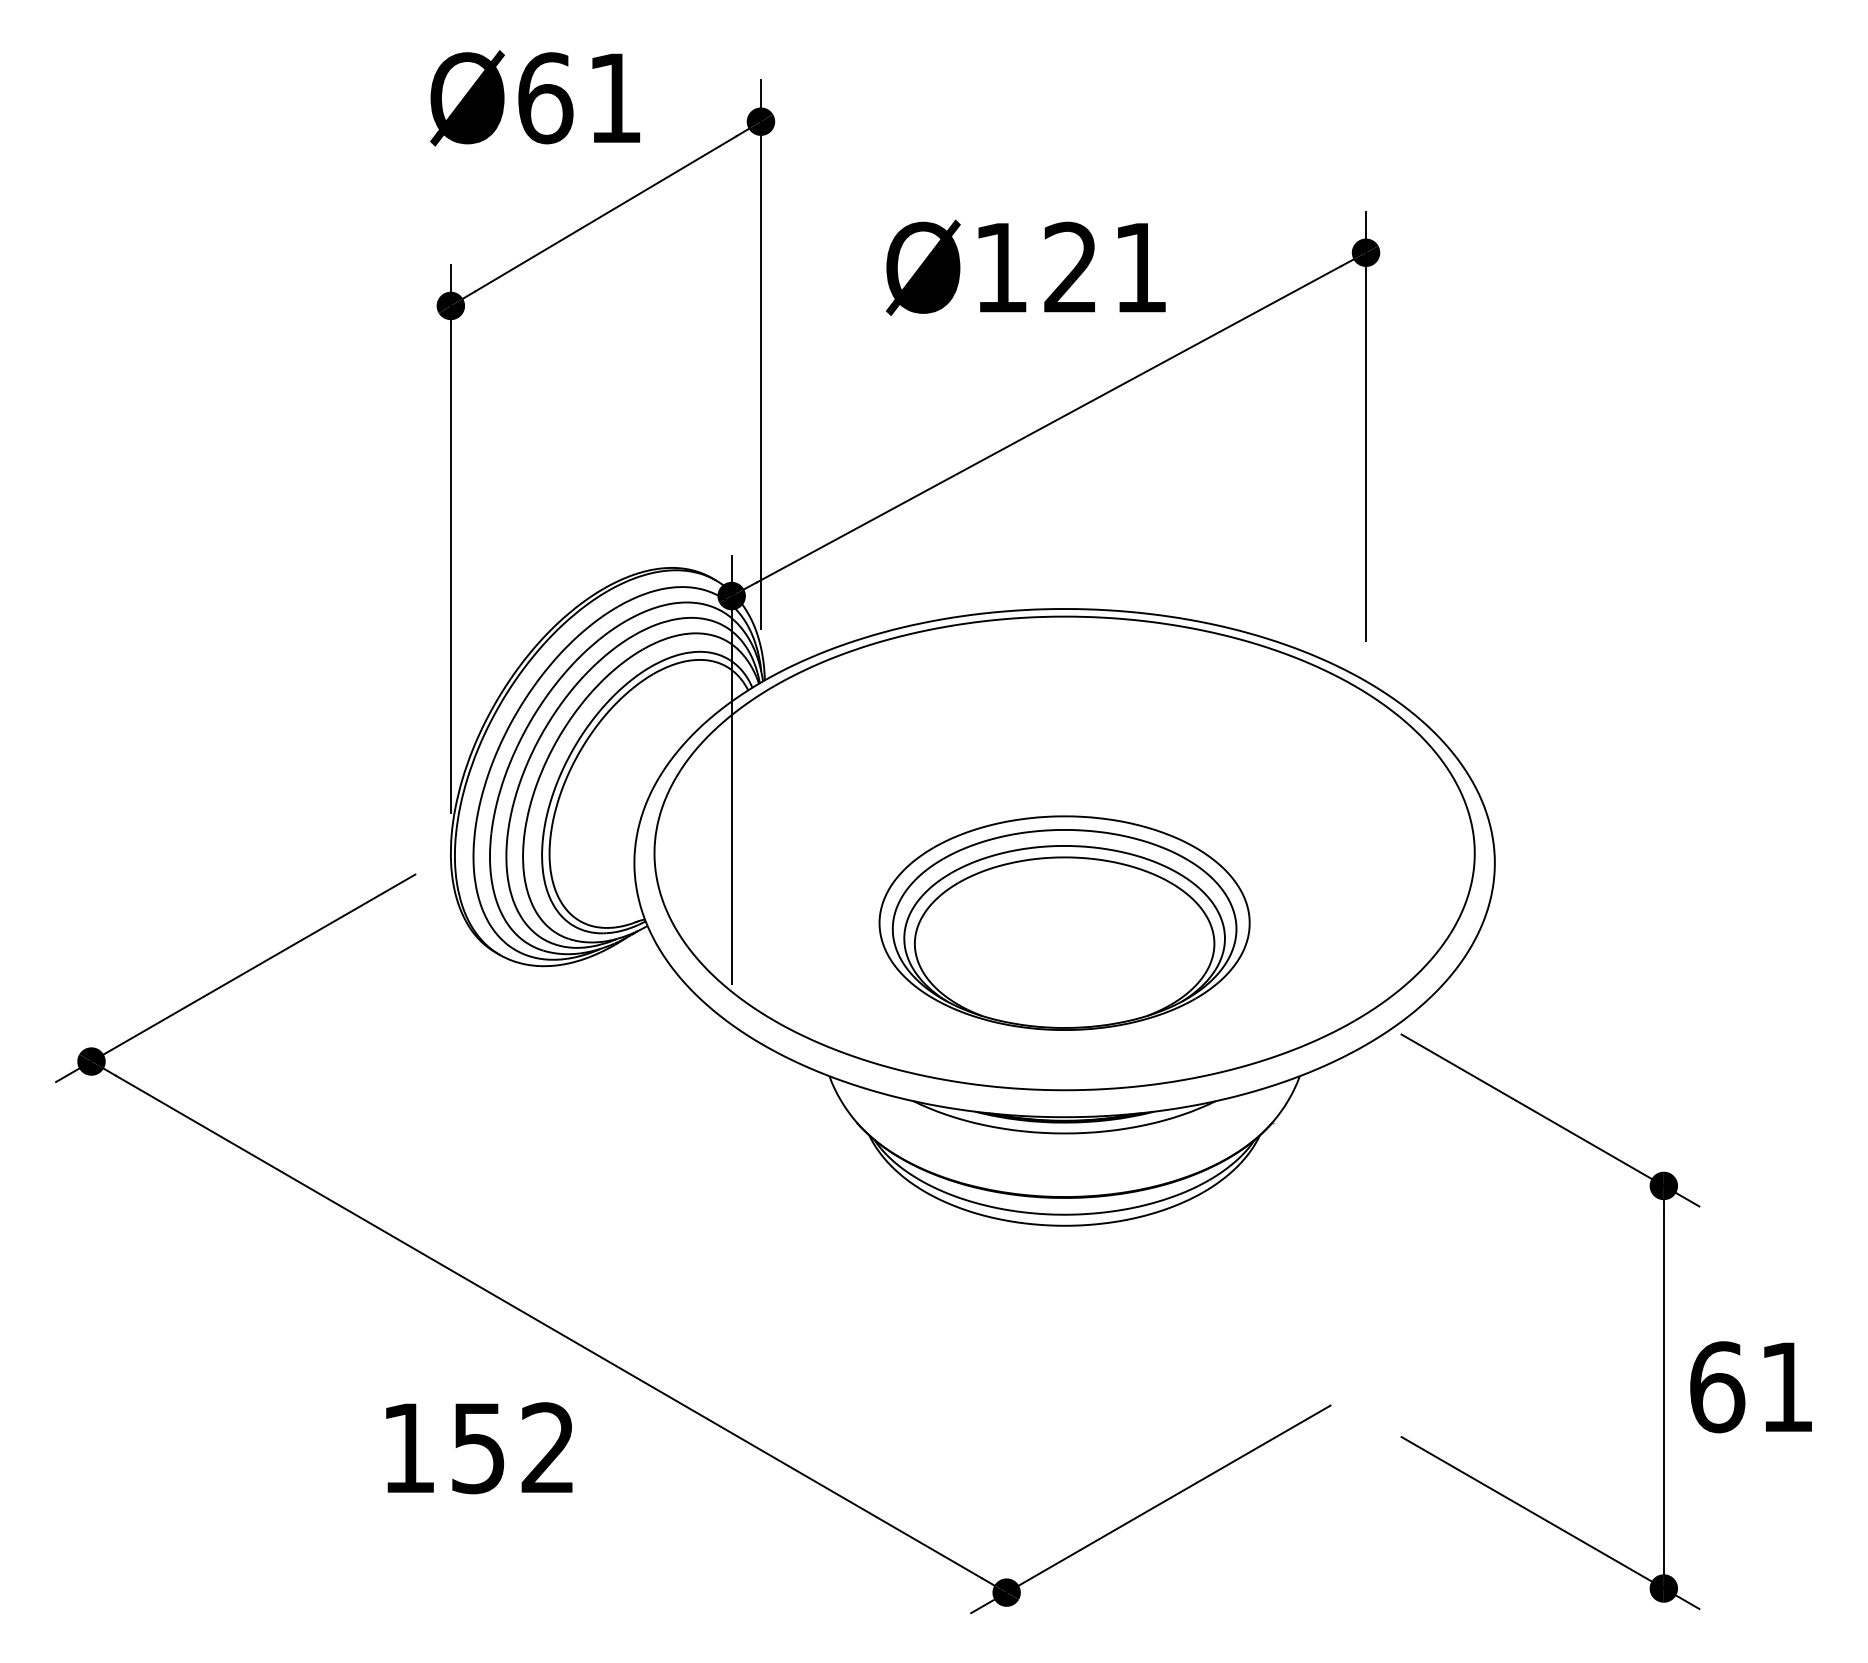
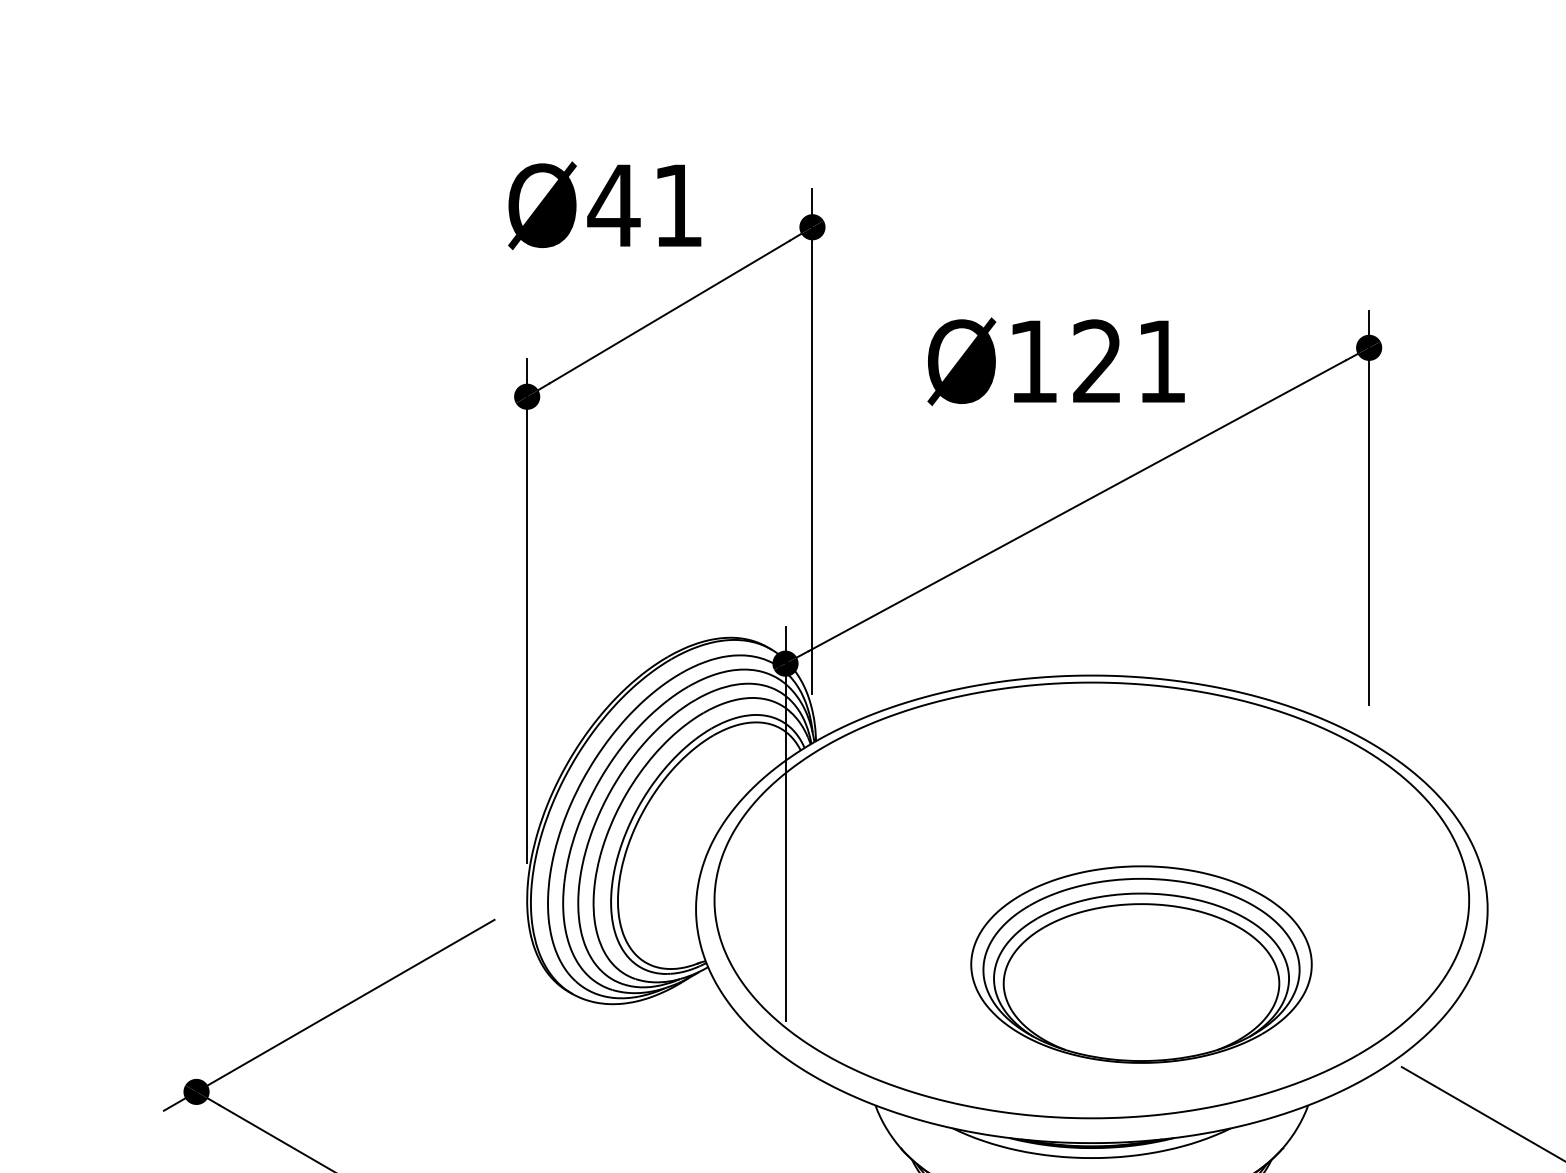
text: (545, 98) -> (614, 205), Ø61 -> Ø41
part: (1064, 922) -> (1141, 963), moved

